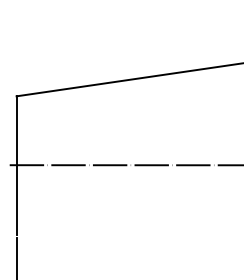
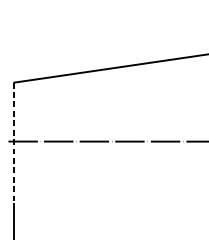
line: (16, 165) -> (14, 141), solid -> dashed

